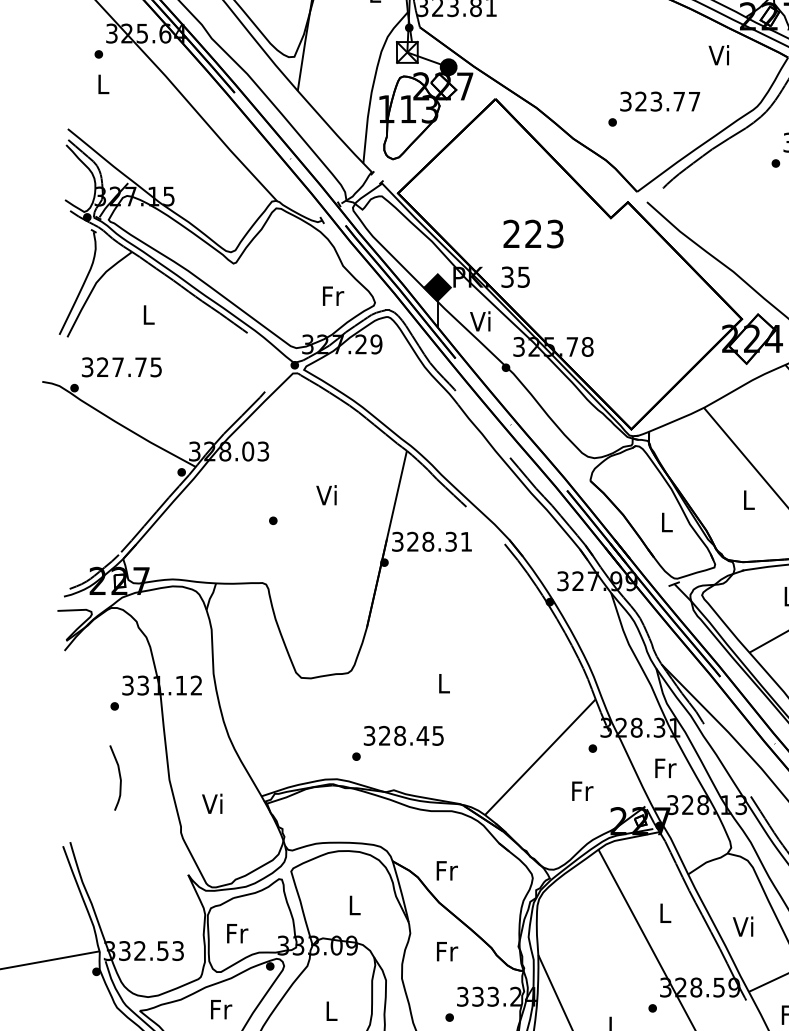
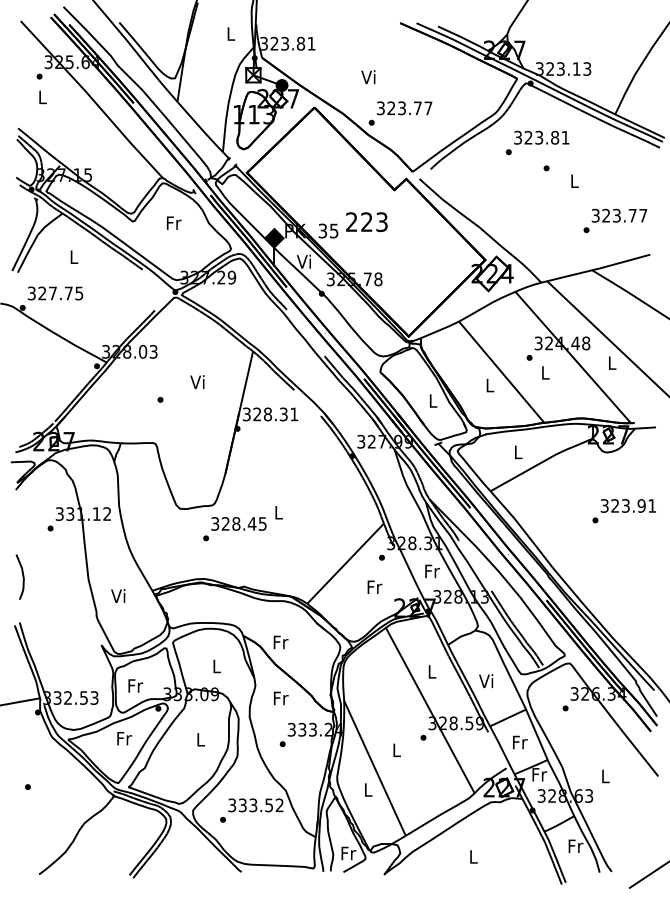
text: (719, 55) -> (368, 77), moved
text: (654, 109) -> (400, 113), moved
text: (533, 233) -> (366, 221), moved
text: (332, 295) -> (173, 222), moved
text: (397, 743) -> (234, 529), moved
curve: (118, 777) -> (22, 576), moved

